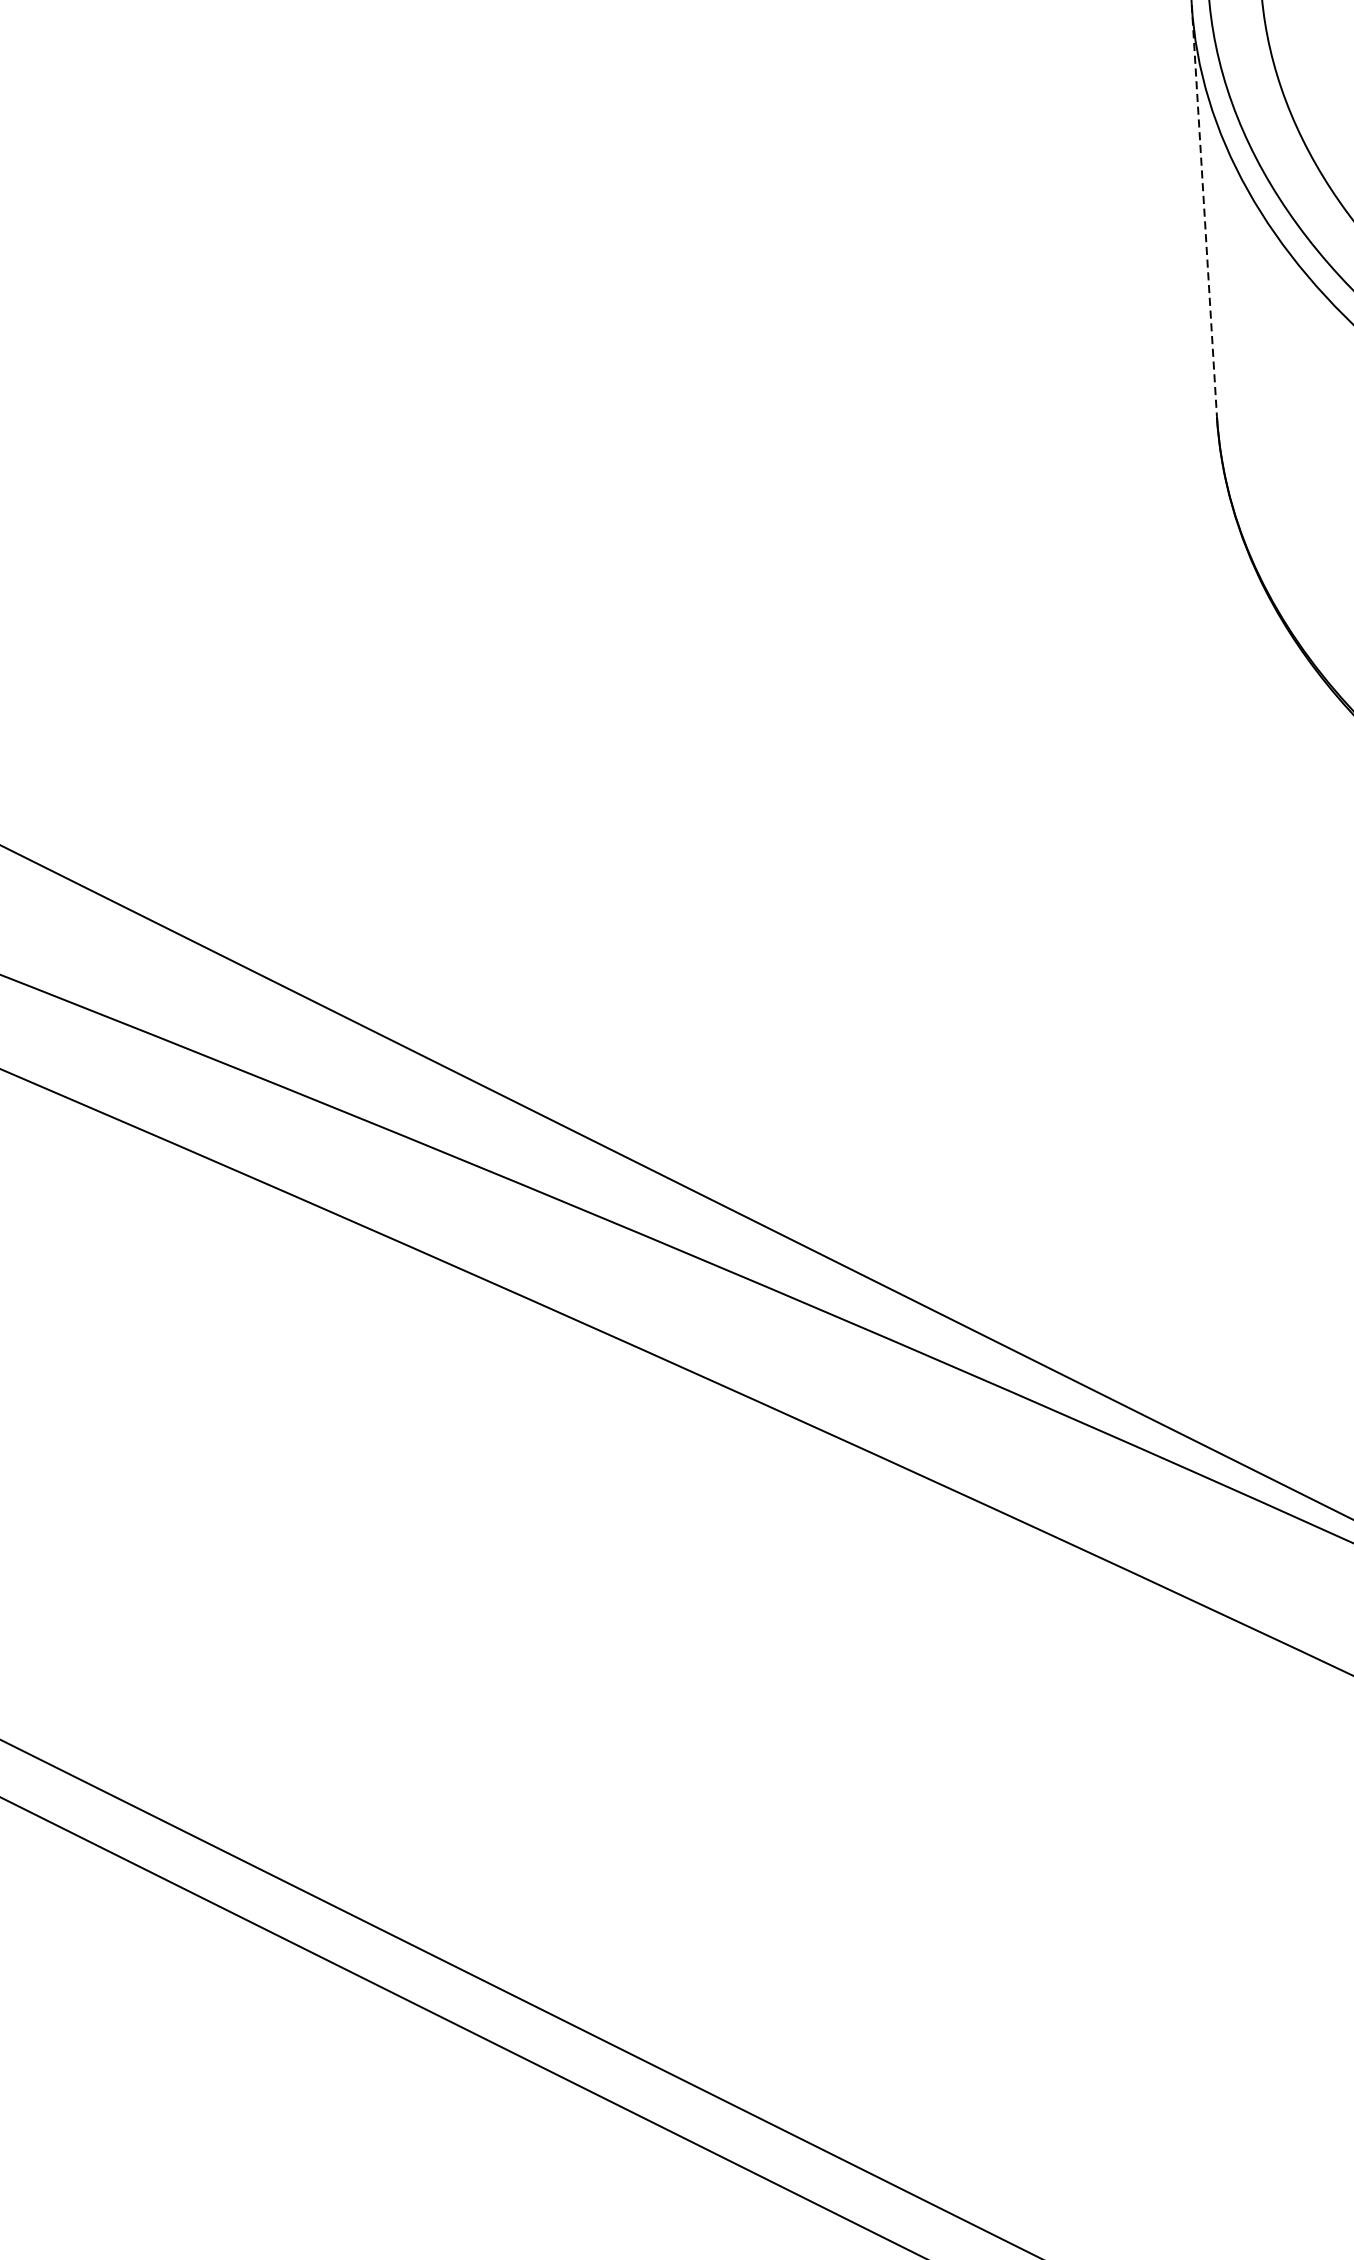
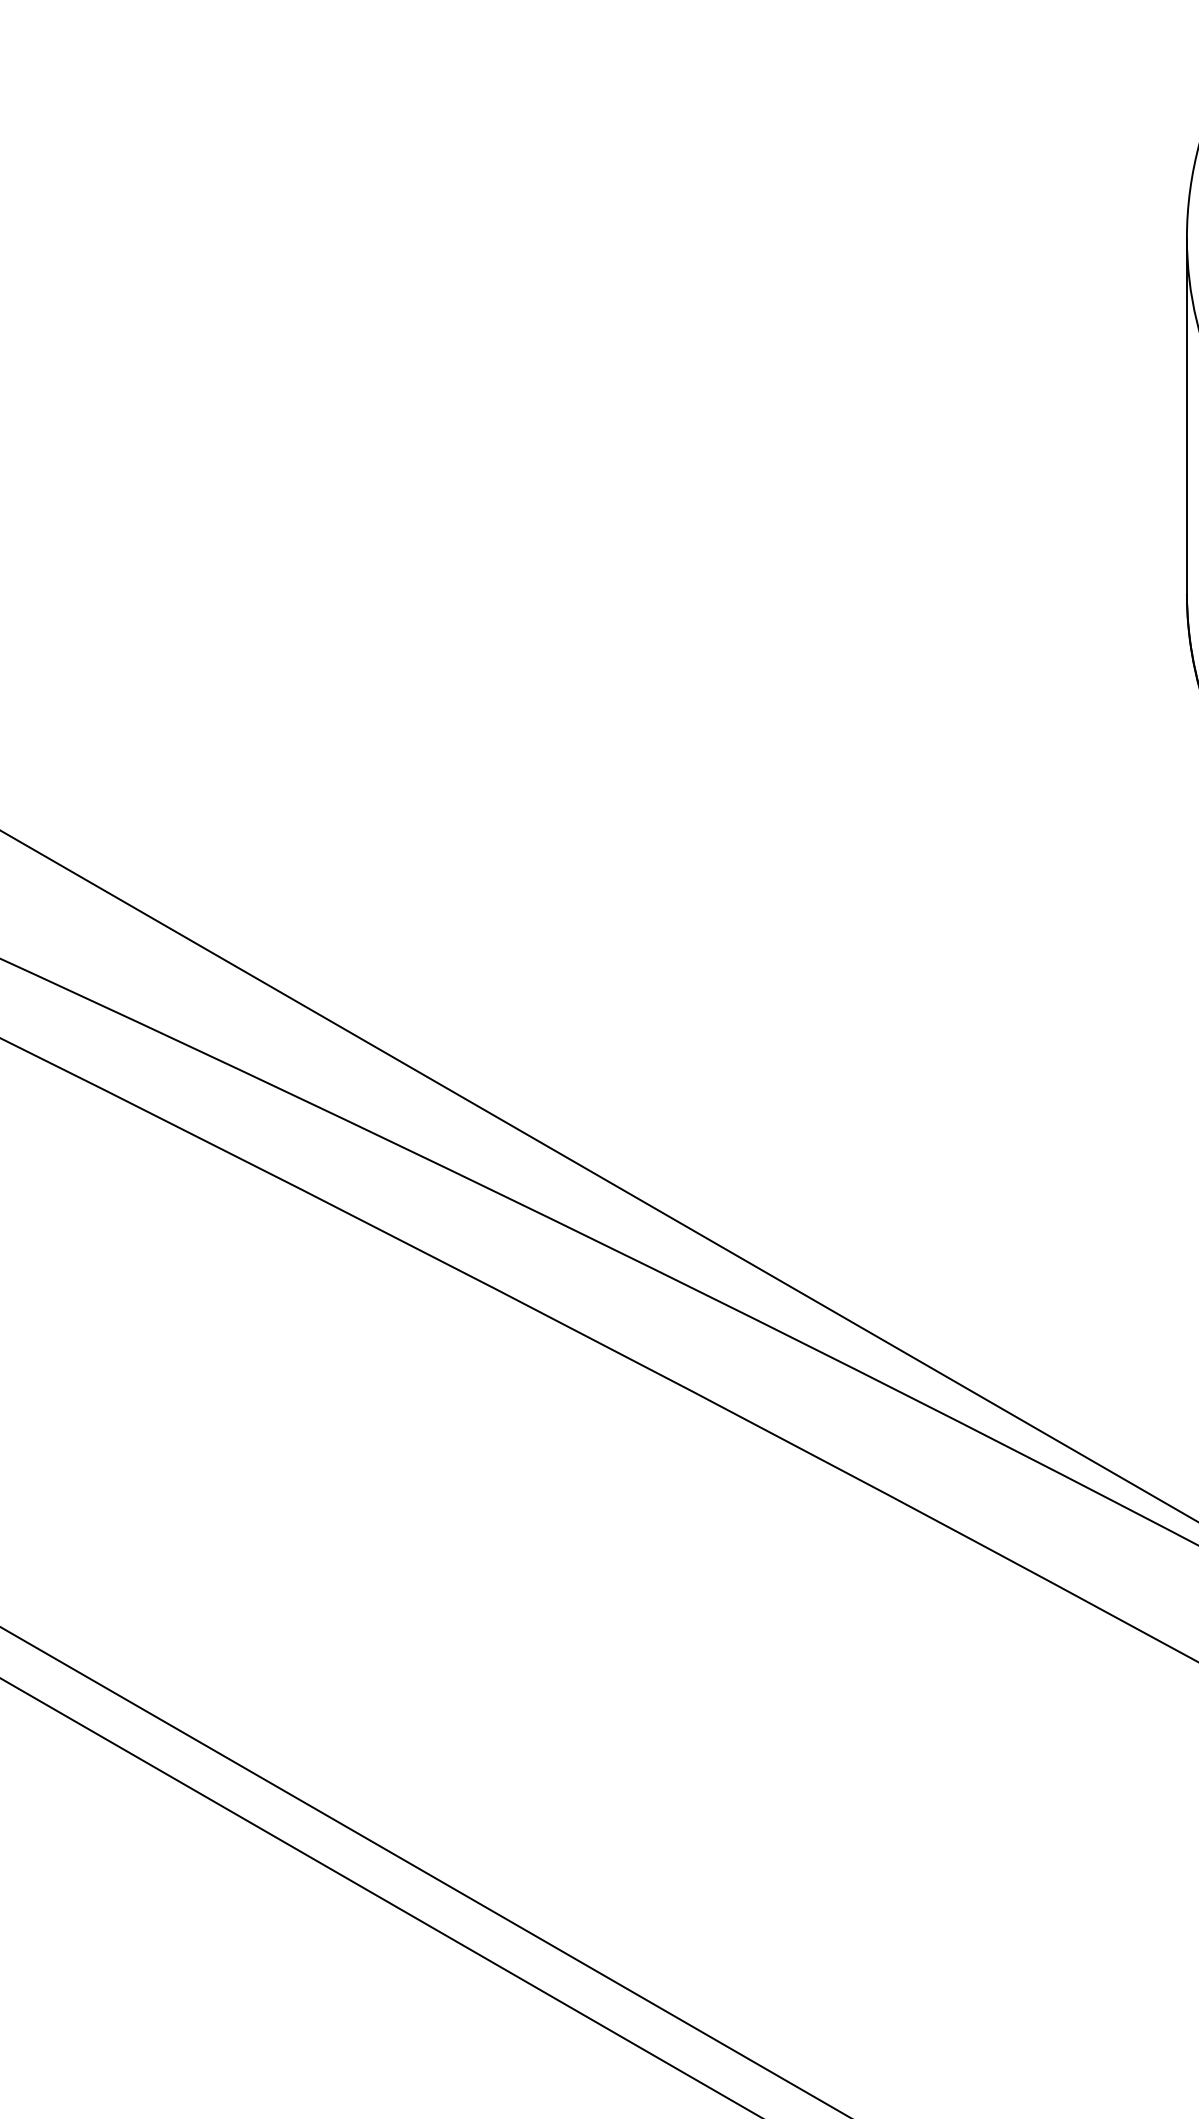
line: (1203, 210) -> (1186, 415), dashed -> solid

